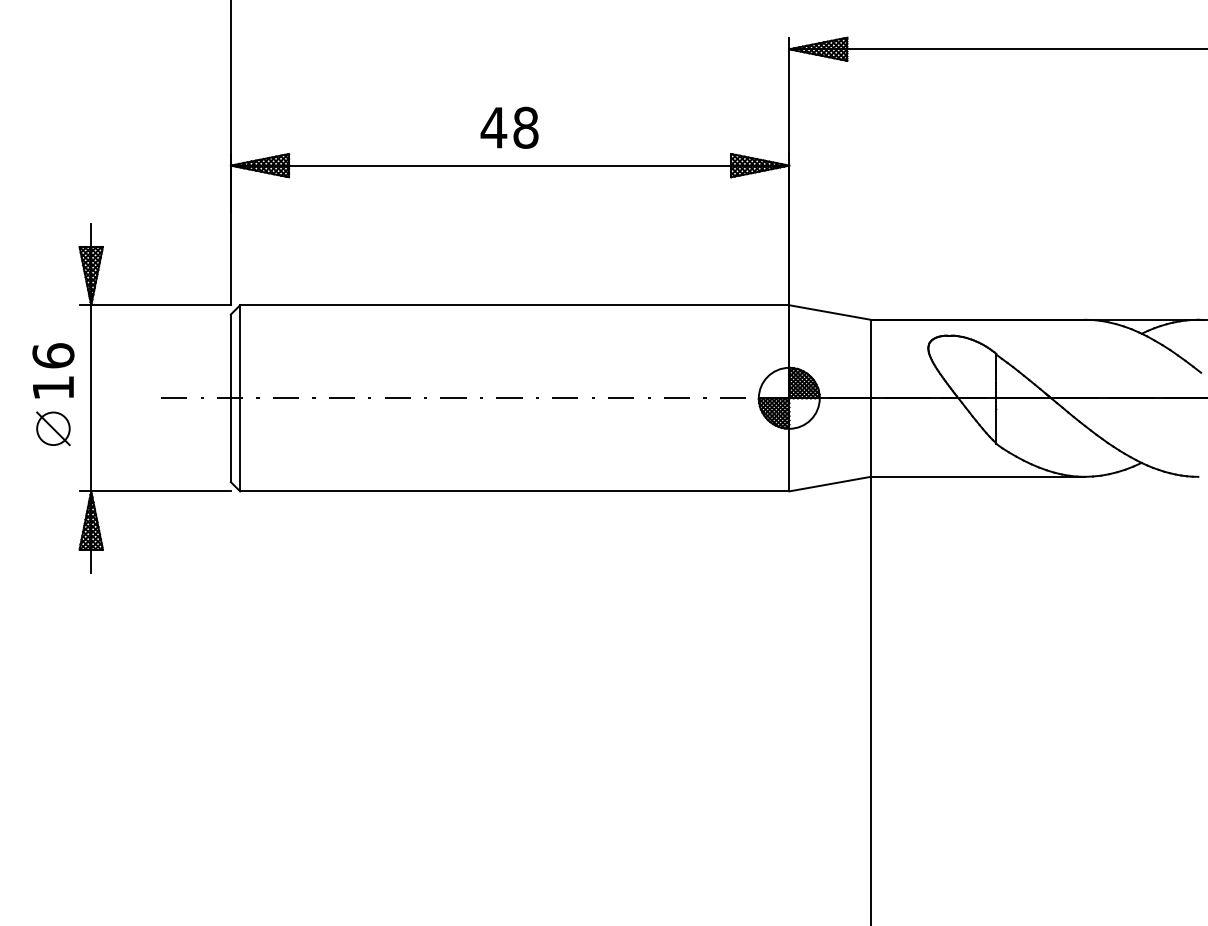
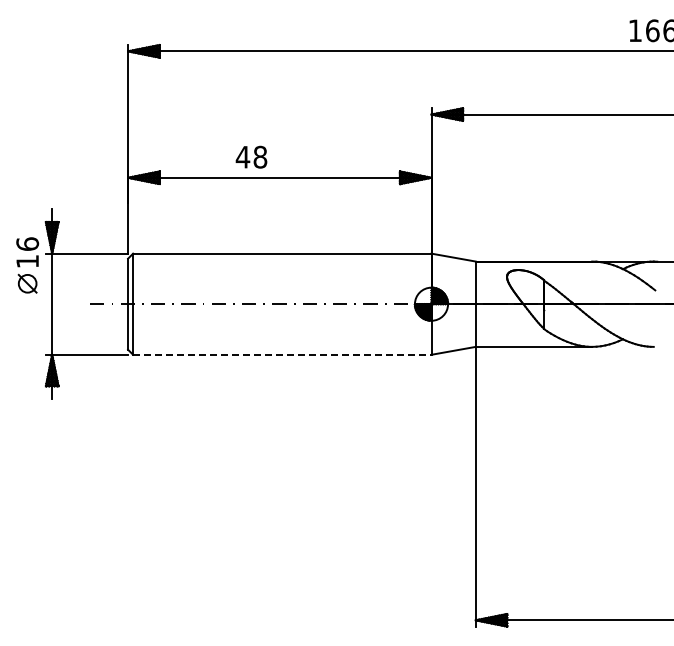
text: (509, 126) -> (251, 156), moved
part: (53, 395) -> (27, 265), moved
line: (515, 490) -> (282, 354), solid -> dashed

